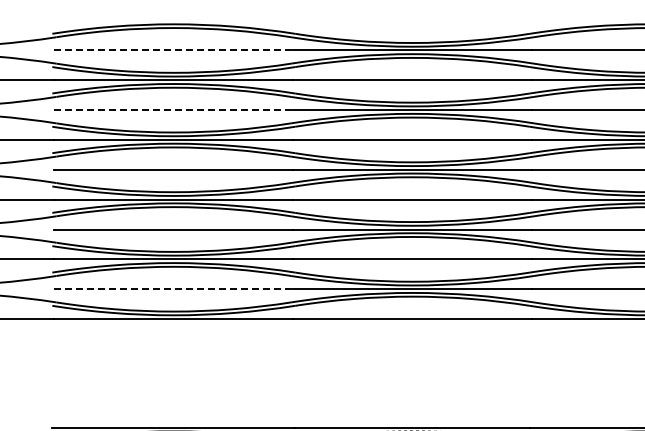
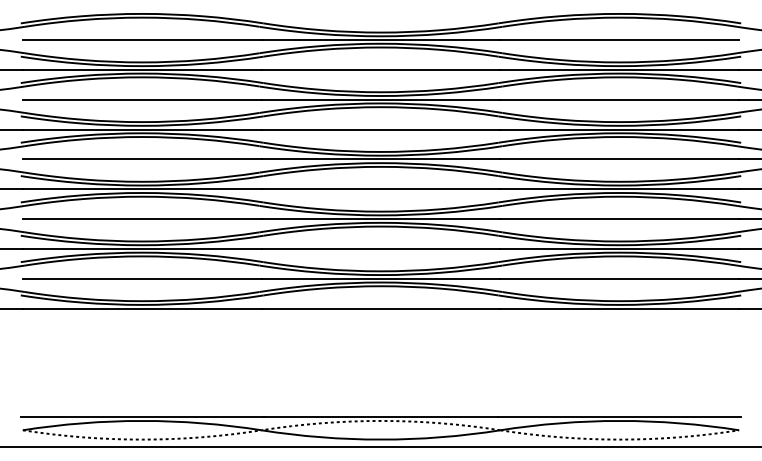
line: (174, 50) -> (142, 40), dashed -> solid
line: (174, 109) -> (142, 99), dashed -> solid
line: (174, 288) -> (142, 278), dashed -> solid

